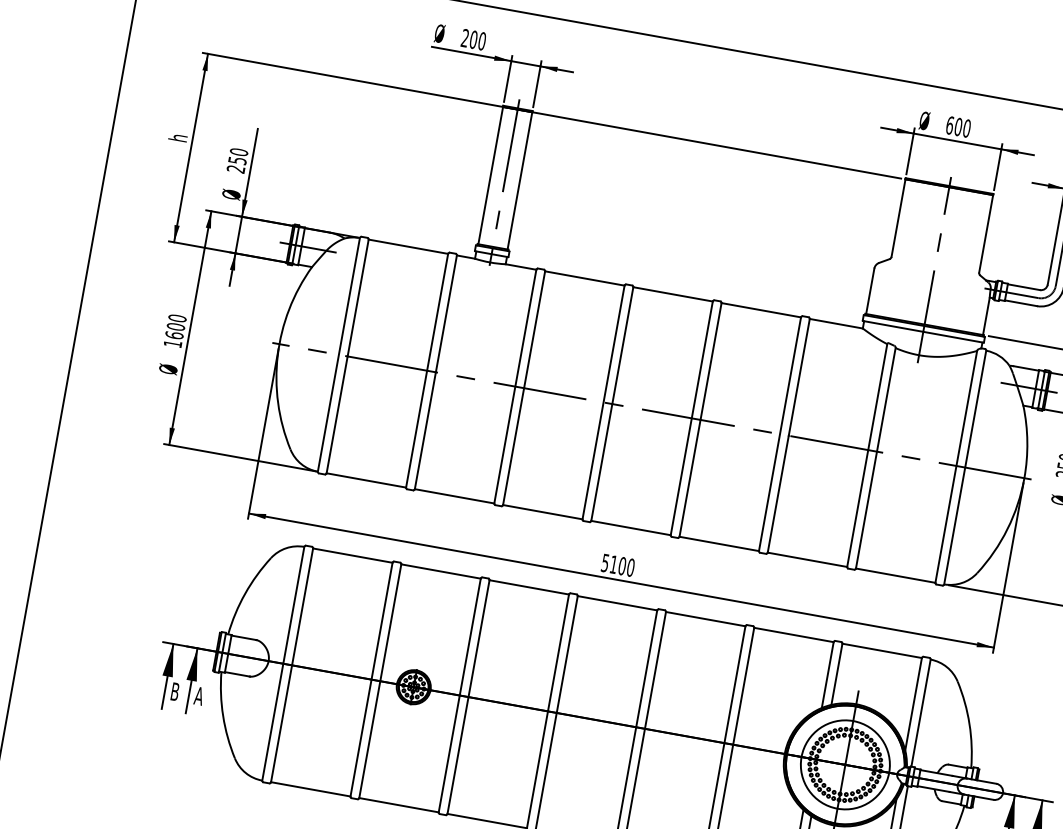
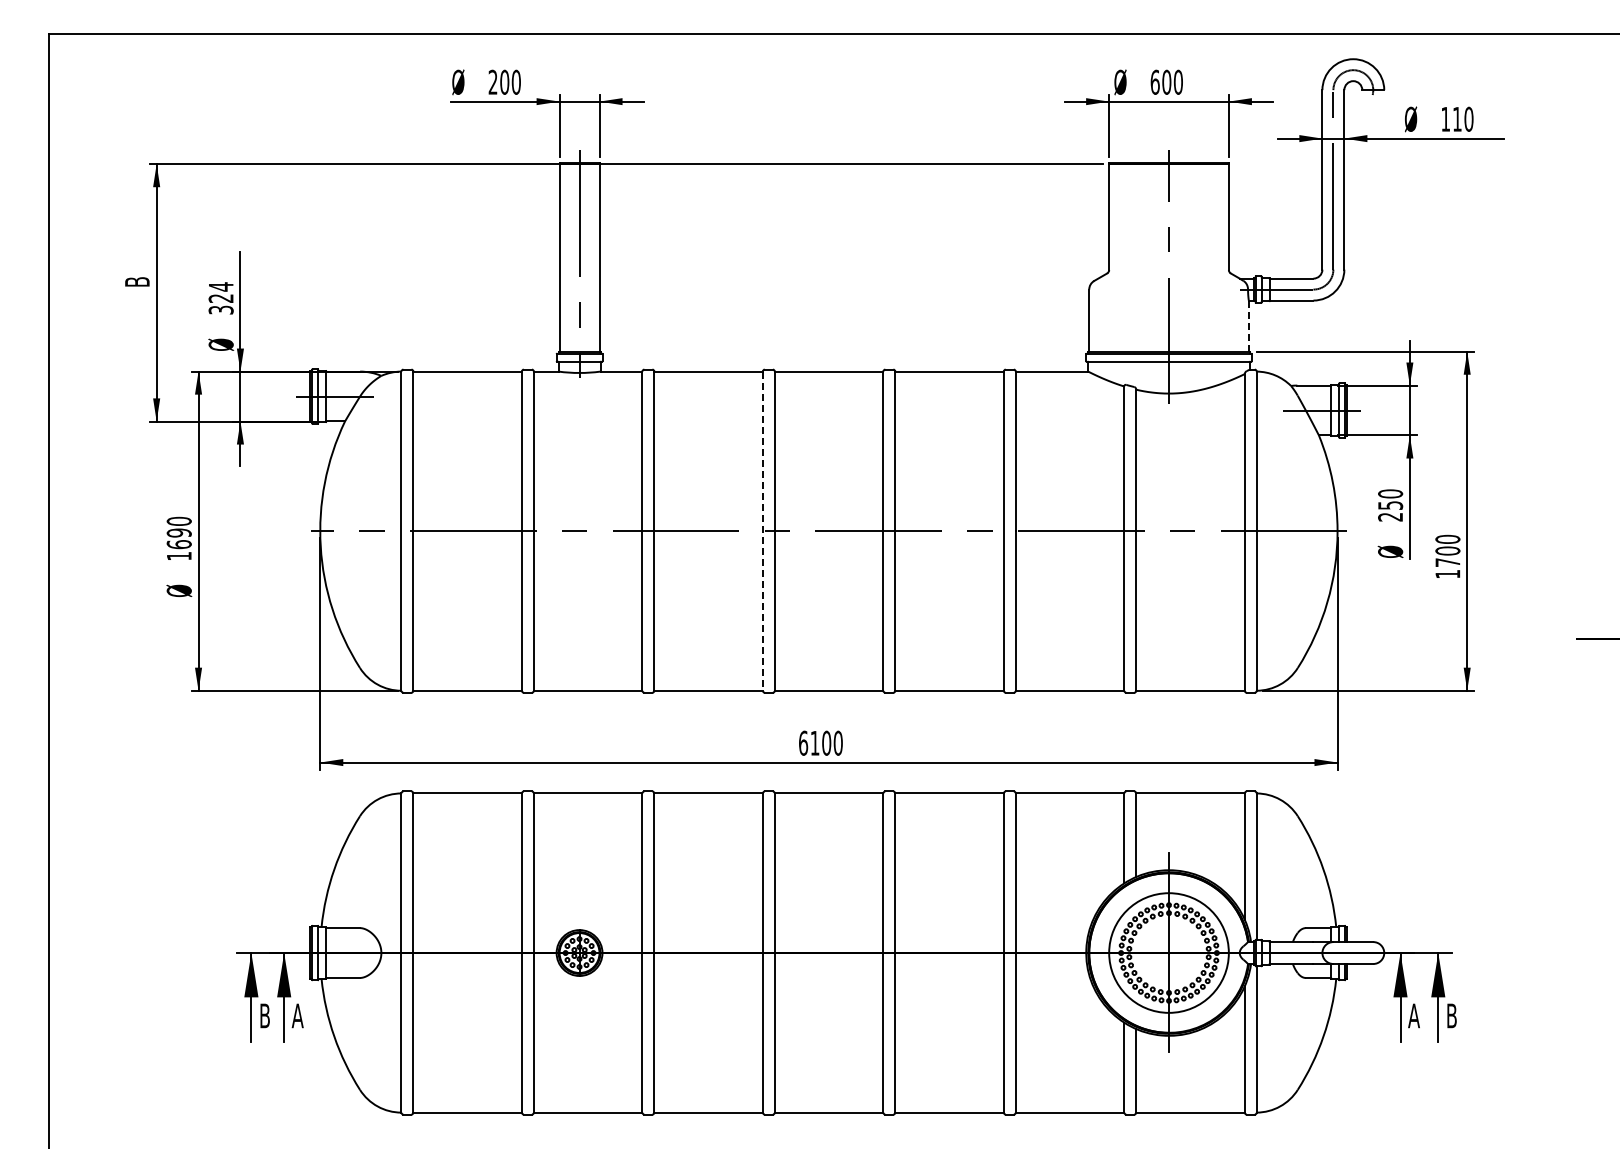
text: (177, 137) -> (136, 281), h -> B
text: (237, 160) -> (220, 298), 250 -> 324
line: (986, 316) -> (1248, 326), solid -> dashed
text: (176, 326) -> (179, 532), 1600 -> 1690
line: (603, 402) -> (762, 531), solid -> dashed
text: (605, 562) -> (803, 742), 5100 -> 6100

